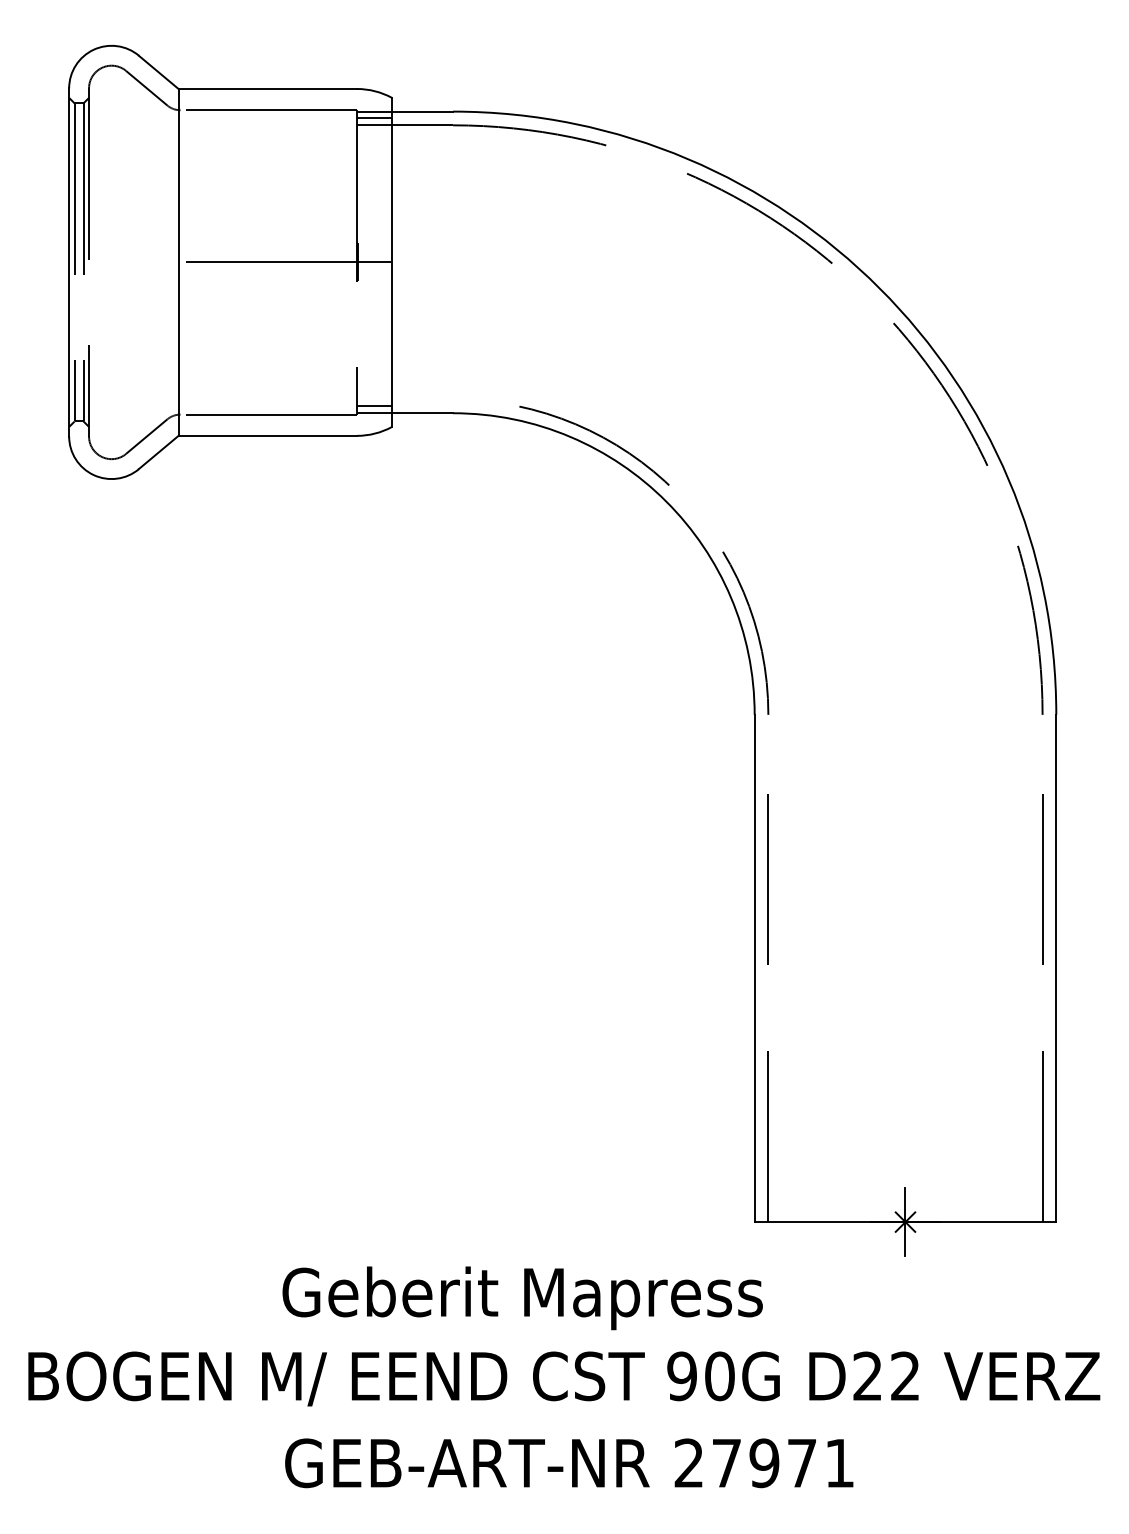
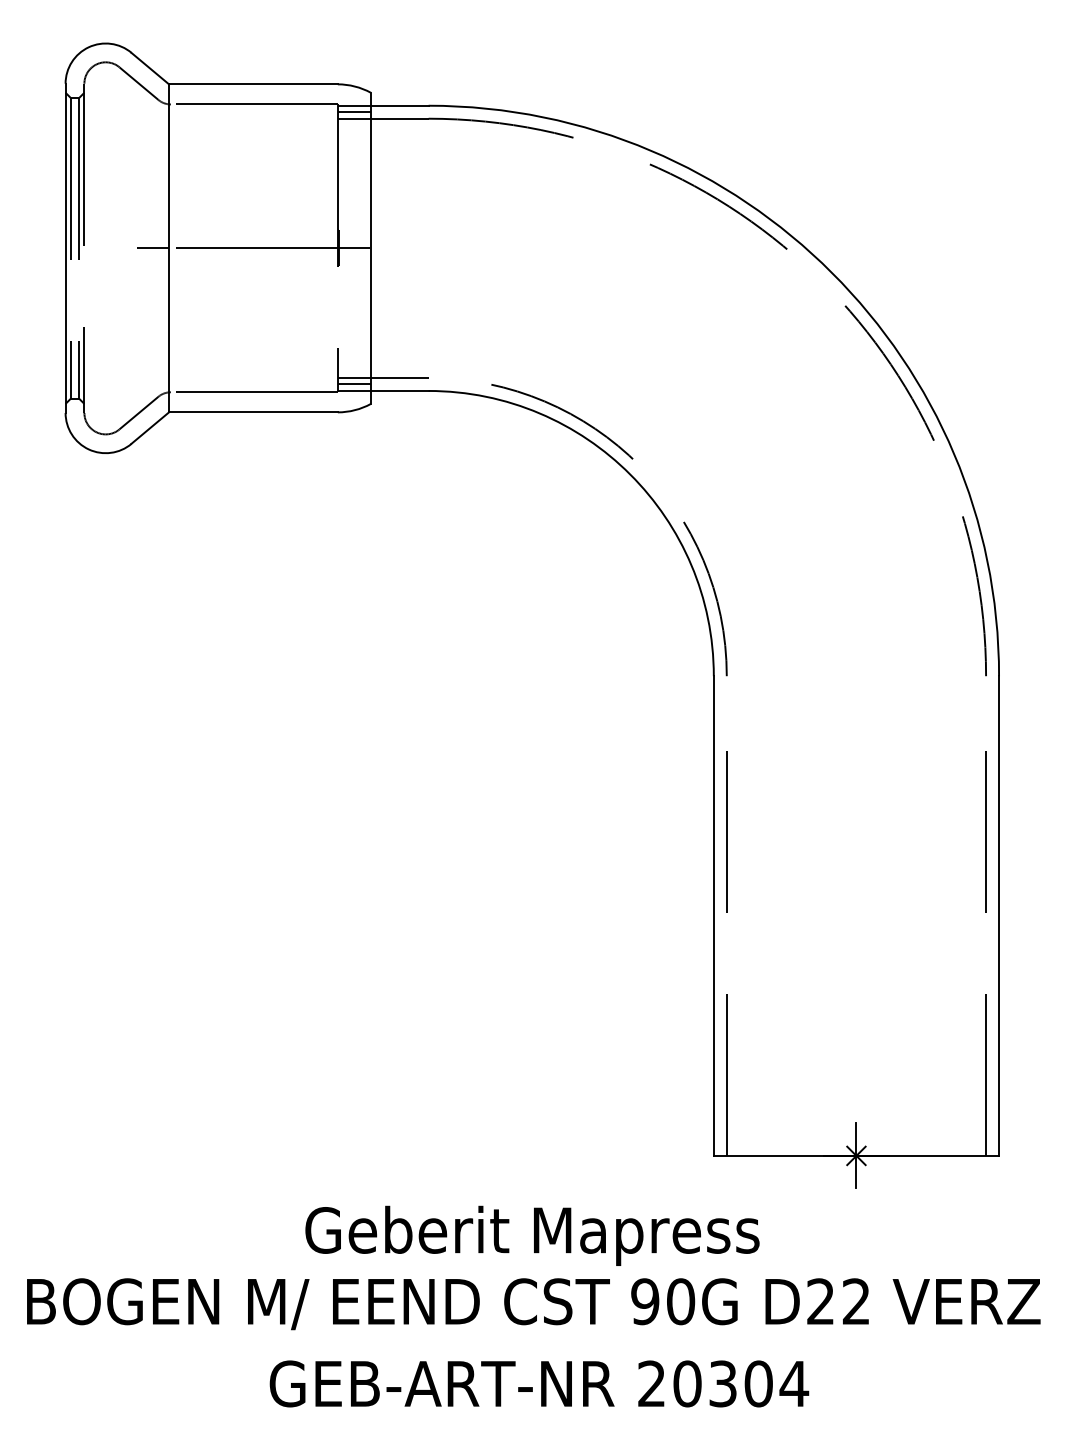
line: (161, 262) -> (152, 248), added
line: (404, 400) -> (382, 378), added
text: (522, 1297) -> (532, 1235), moved
text: (783, 1462) -> (741, 1383), 27971 -> 20304

